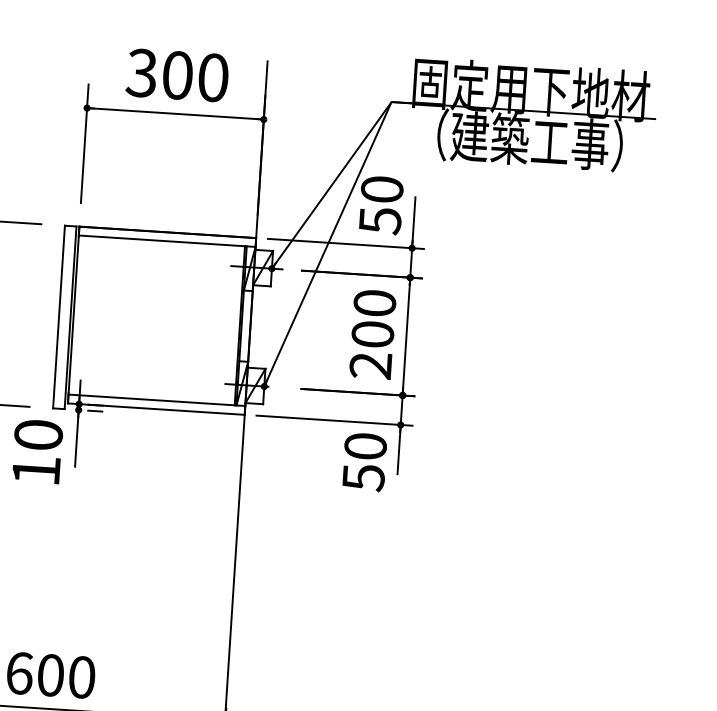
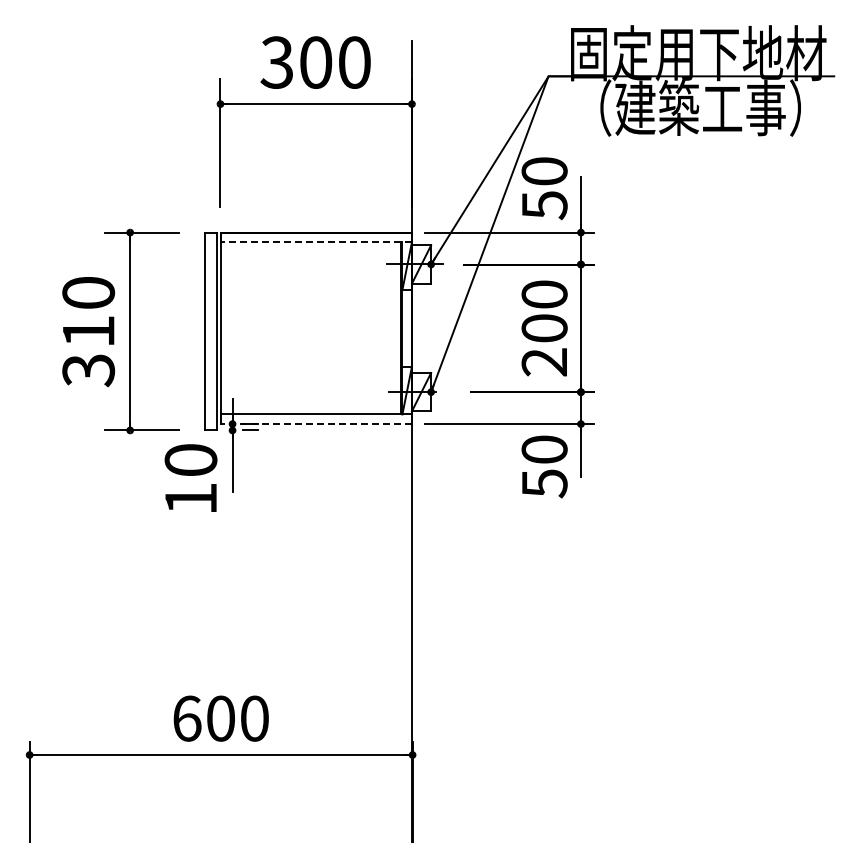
line: (167, 241) -> (316, 242), solid -> dashed
line: (156, 409) -> (316, 424), solid -> dashed

